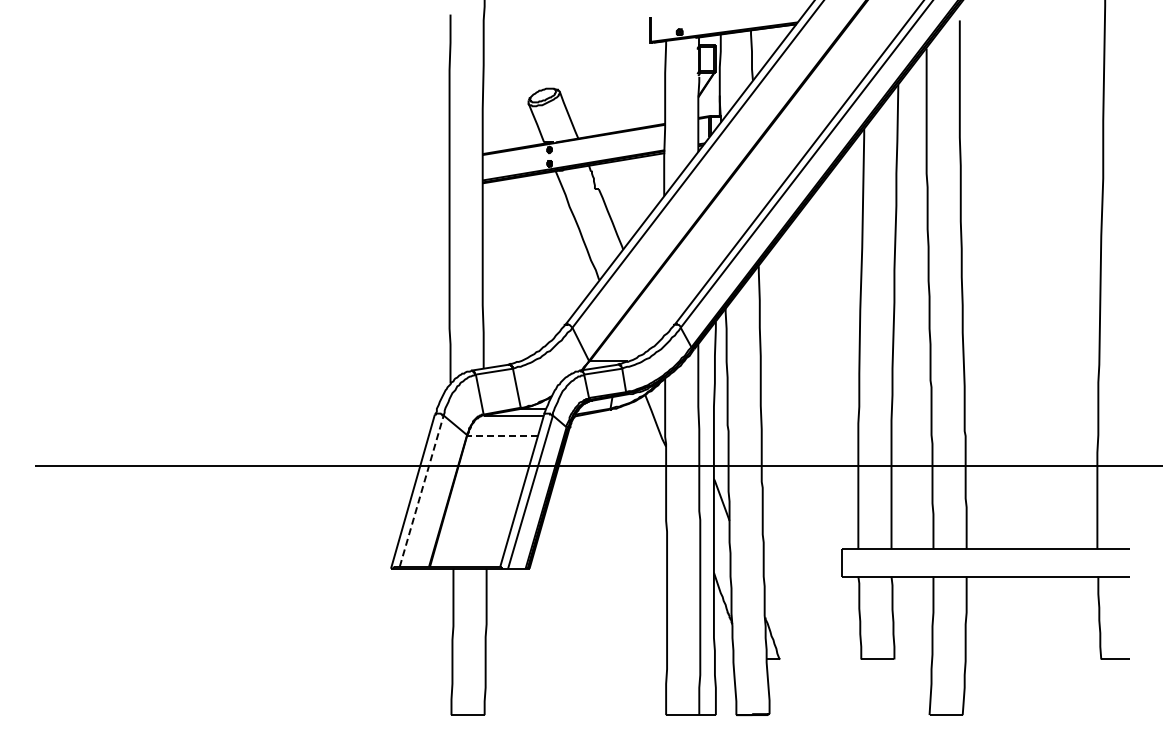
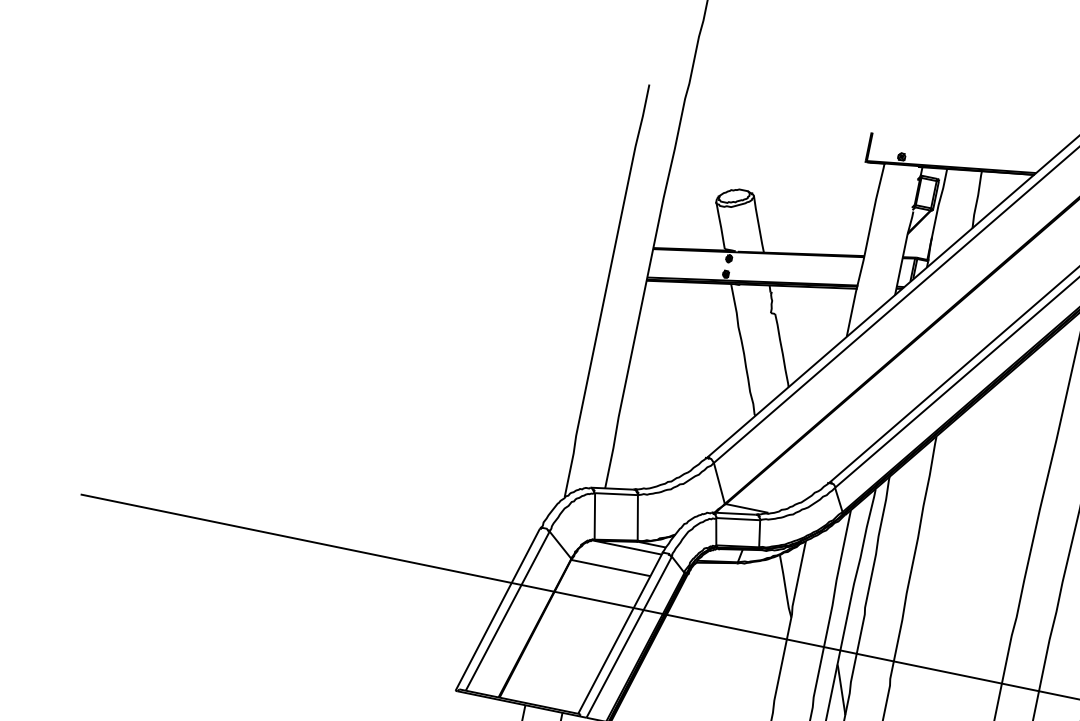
line: (502, 436) -> (610, 568), dashed -> solid
line: (421, 491) -> (507, 611), dashed -> solid

